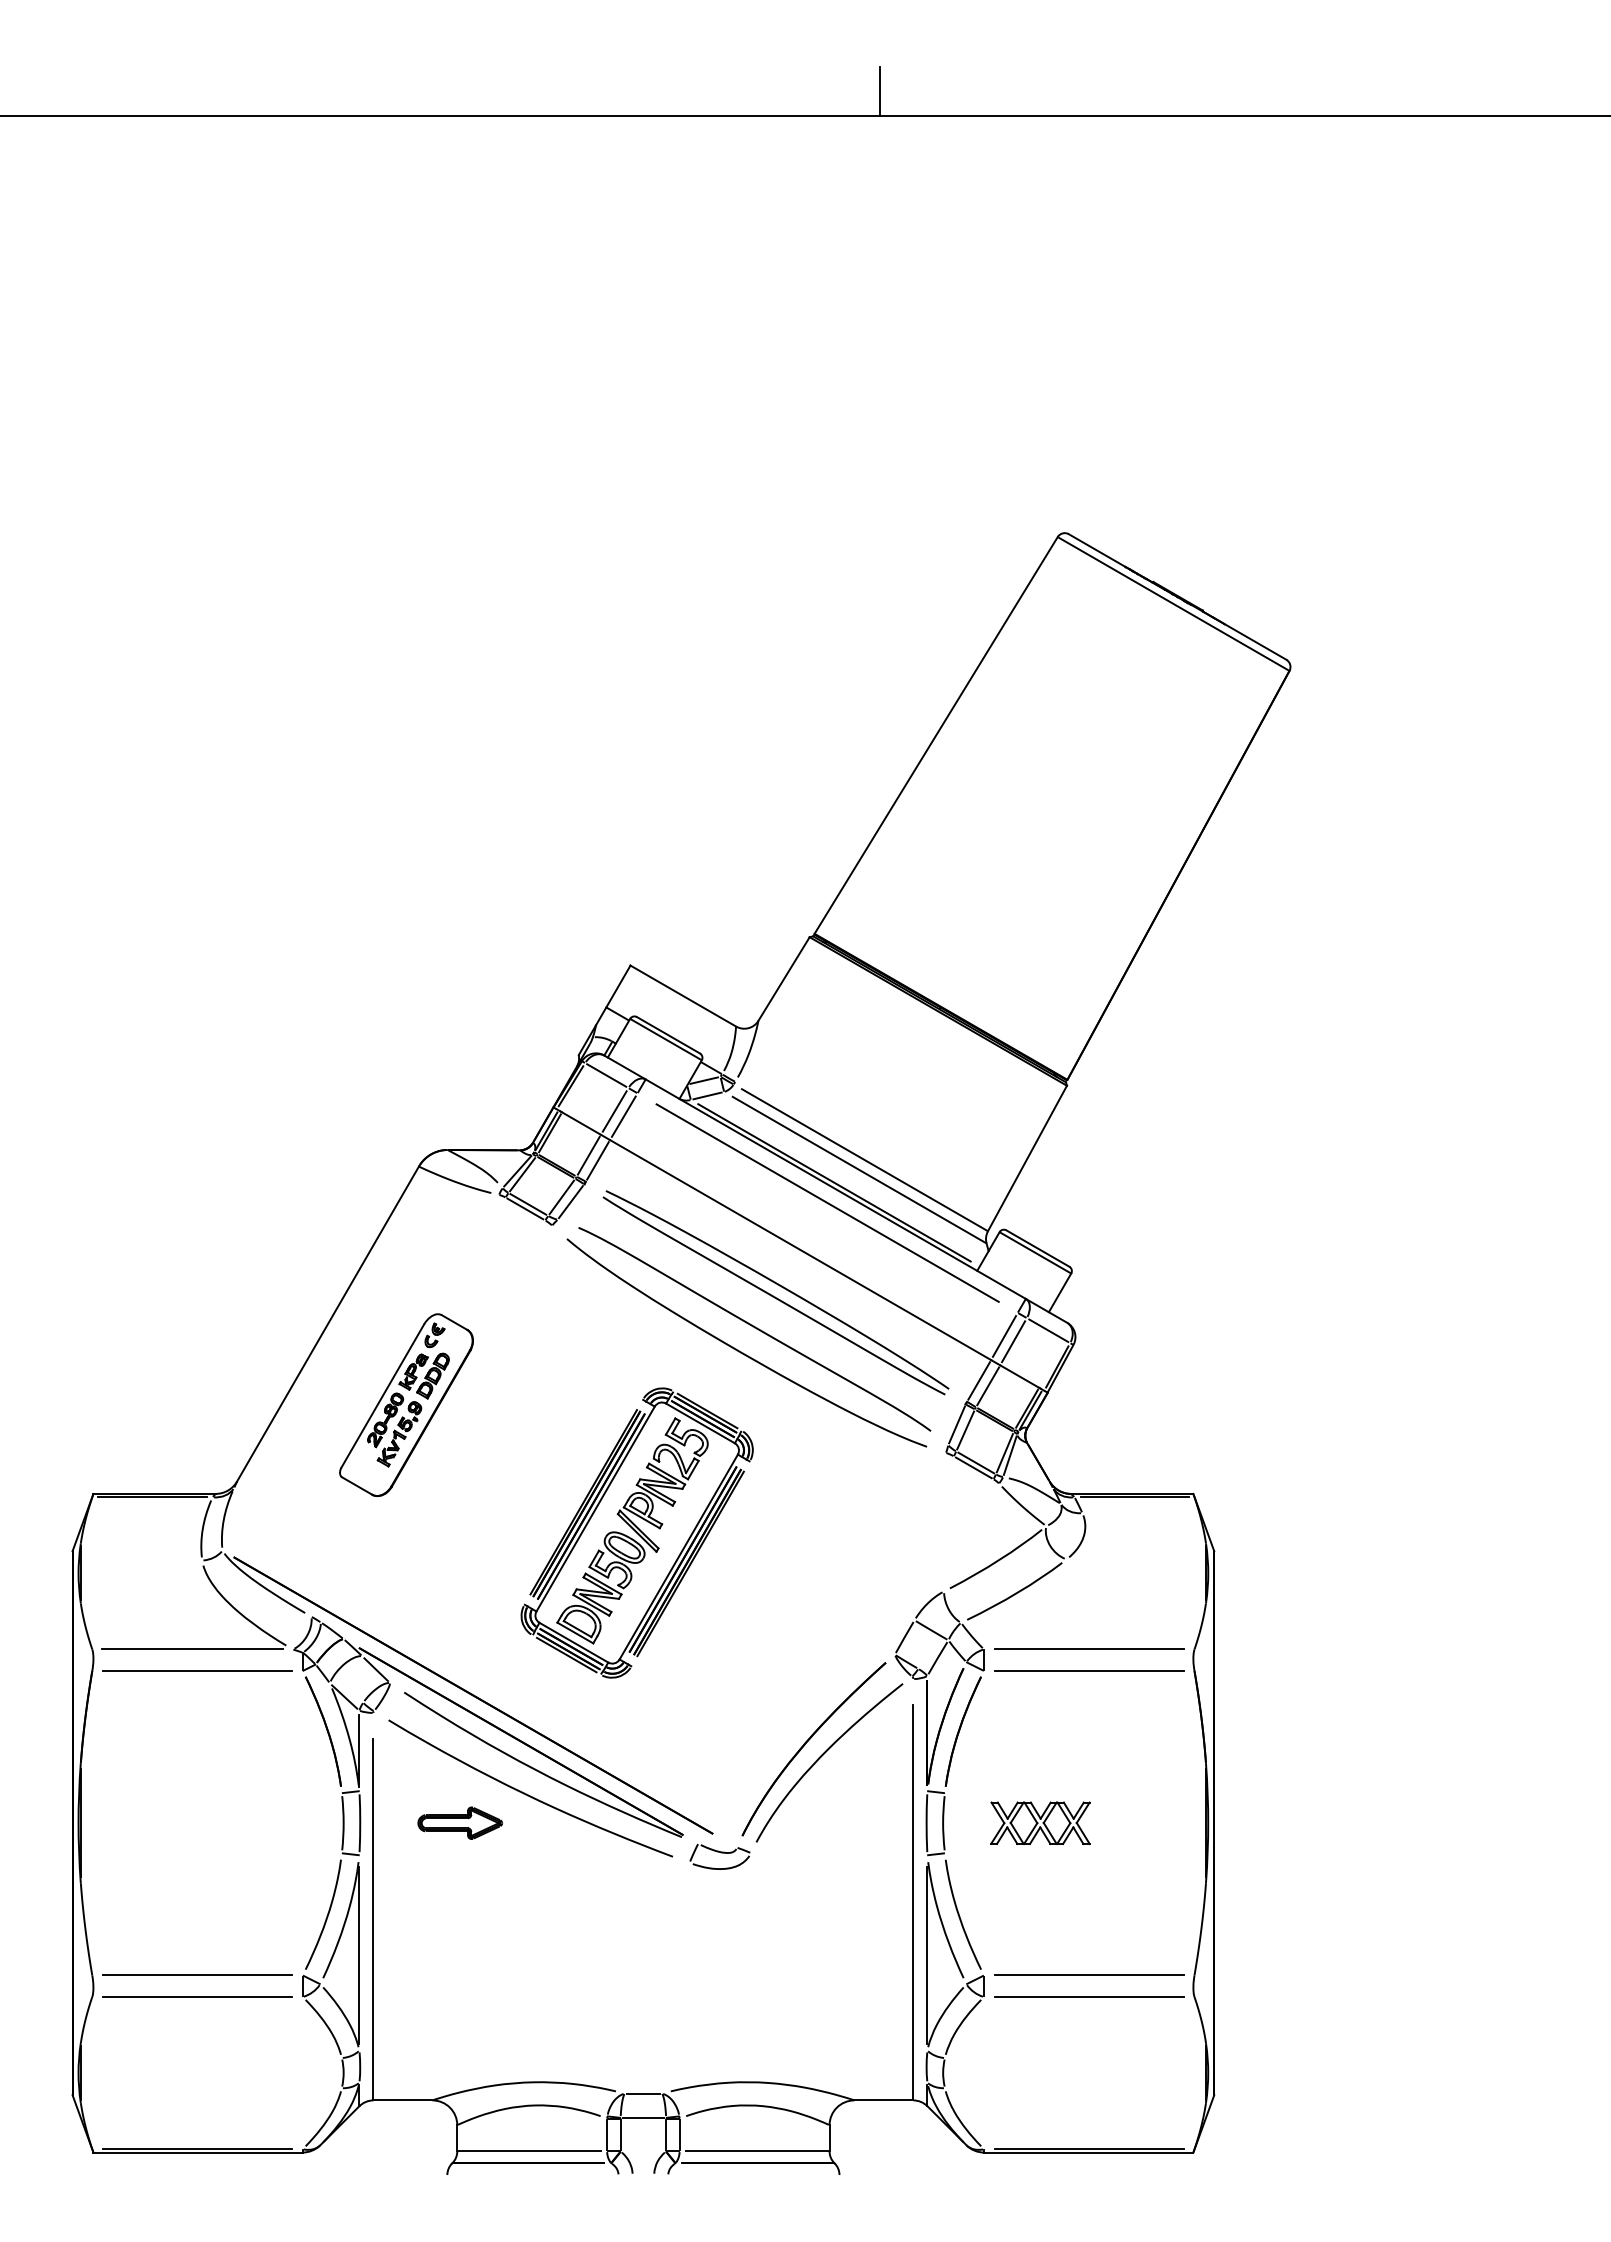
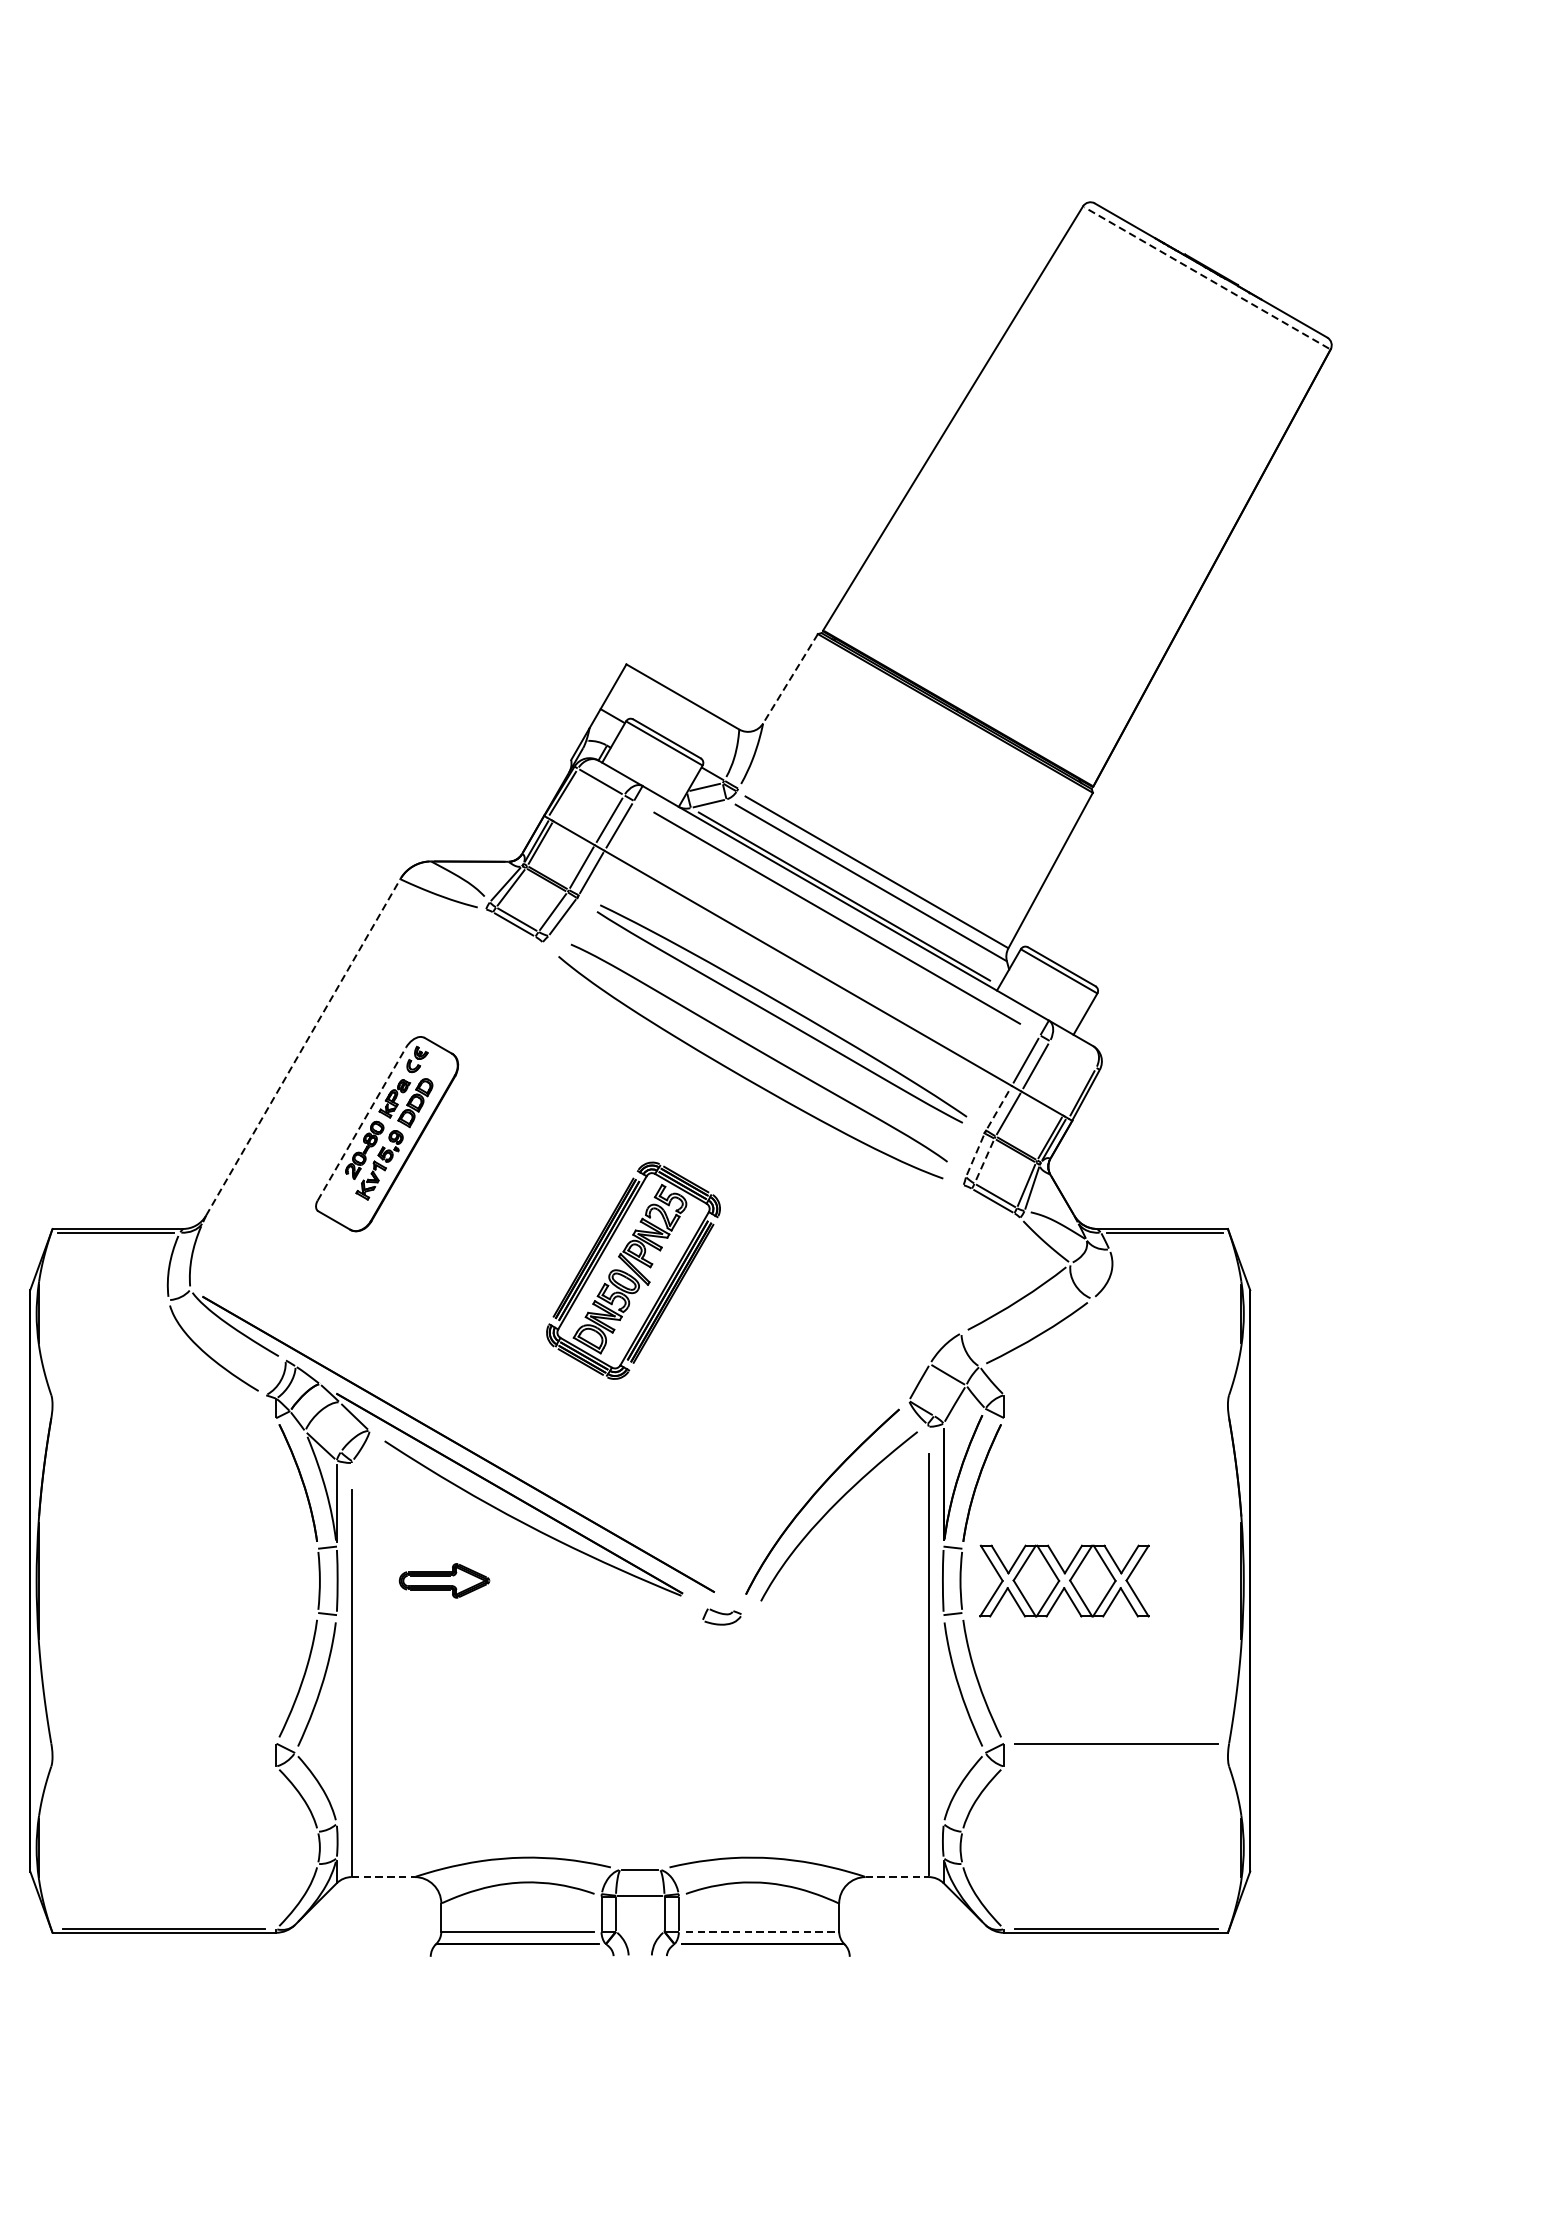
line: (1173, 603) -> (1206, 277), solid -> dashed
line: (783, 979) -> (789, 679), solid -> dashed
line: (328, 1324) -> (303, 1047), solid -> dashed
line: (1048, 1330) -> (1073, 1054), removed
line: (979, 1380) -> (999, 1107), solid -> dashed
line: (382, 1395) -> (361, 1123), solid -> dashed
line: (957, 1424) -> (975, 1154), solid -> dashed
line: (965, 1430) -> (984, 1161), solid -> dashed
part: (636, 1532) -> (632, 1270), size x0.7
line: (1089, 1648) -> (1116, 1394), removed
line: (192, 1649) -> (158, 1395), removed
line: (197, 1670) -> (163, 1417), removed
line: (1088, 1670) -> (1115, 1417), removed
curve: (528, 1794) -> (517, 1550), removed
part: (1040, 1822) -> (1064, 1580), size x1.6
part: (719, 1856) -> (721, 1616), size x0.6
line: (359, 1954) -> (336, 1721), removed
line: (927, 1954) -> (943, 1721), removed
line: (197, 1975) -> (163, 1743), removed
line: (197, 1997) -> (163, 1767), removed
line: (1088, 1997) -> (1115, 1767), removed
line: (403, 2100) -> (383, 1877), solid -> dashed
line: (884, 2100) -> (897, 1877), solid -> dashed
line: (758, 2151) -> (763, 1931), solid -> dashed

